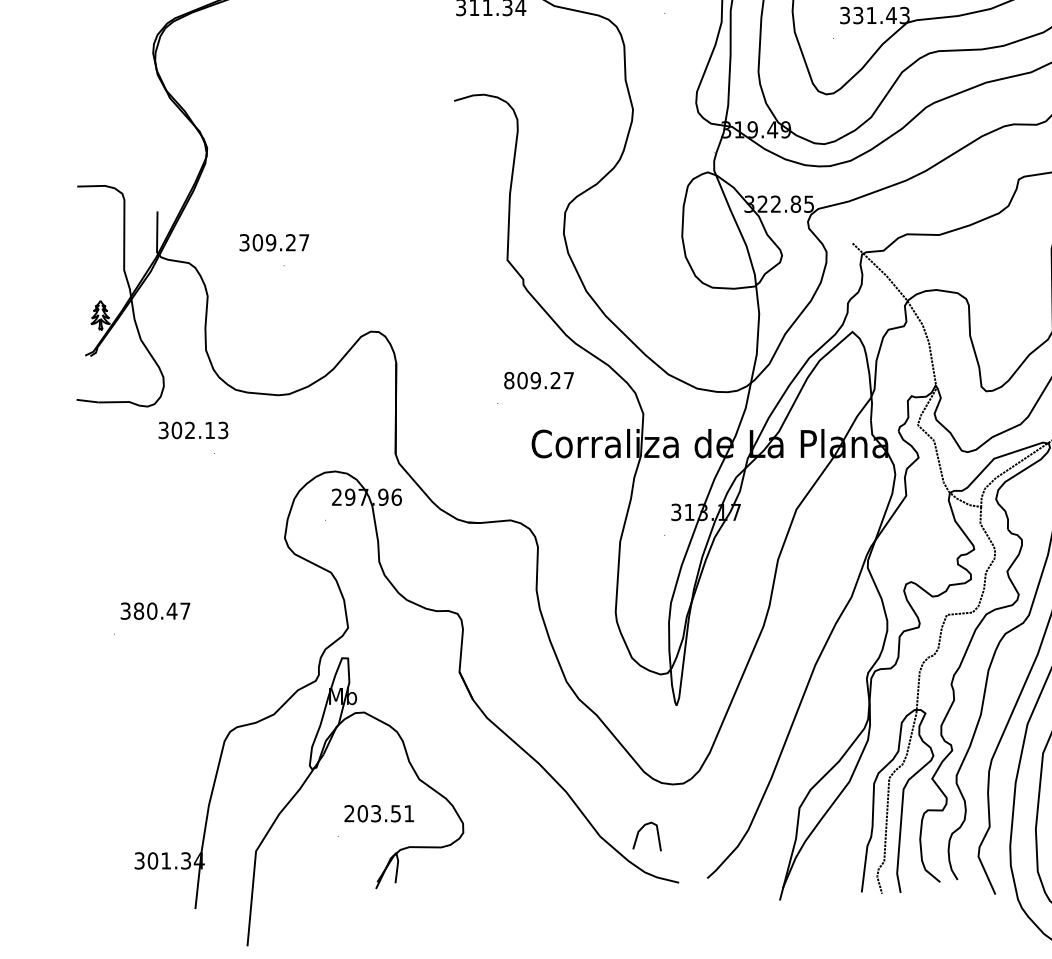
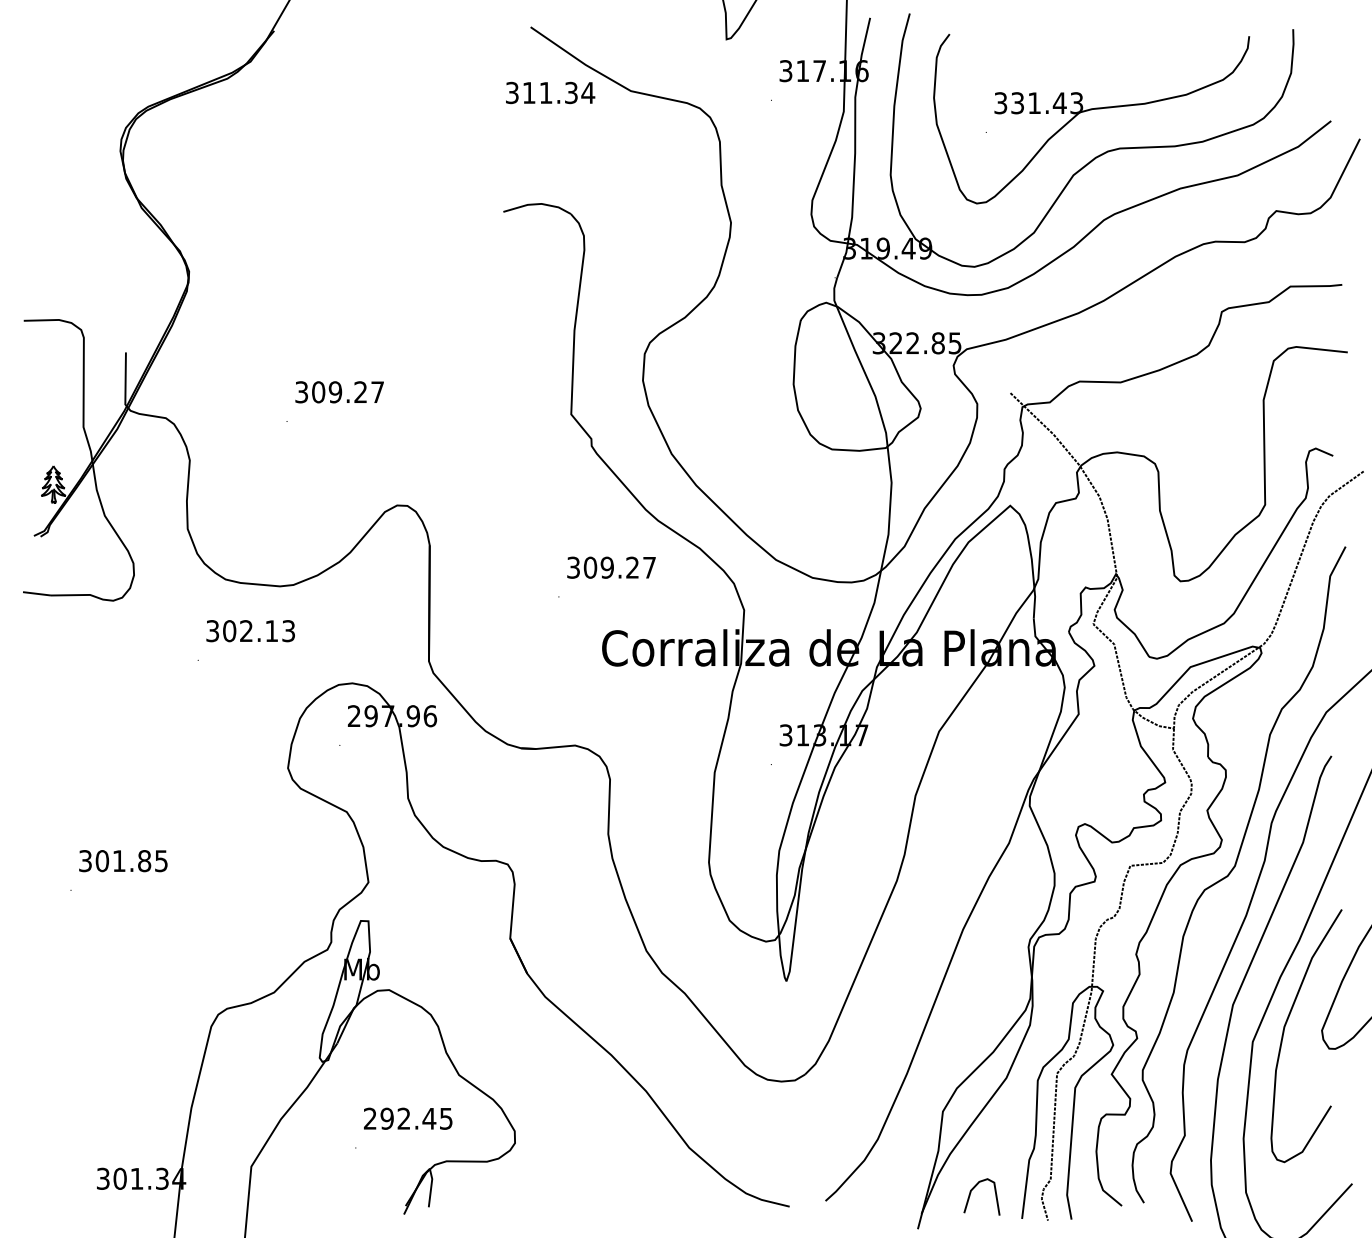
text: (274, 242) -> (339, 392), moved
text: (509, 380) -> (573, 567), 809.27 -> 309.27
text: (193, 430) -> (250, 631), moved
text: (161, 611) -> (131, 861), 380.47 -> 301.85
text: (385, 813) -> (416, 1118), 203.51 -> 292.45
curve: (638, 833) -> (971, 1193), moved

